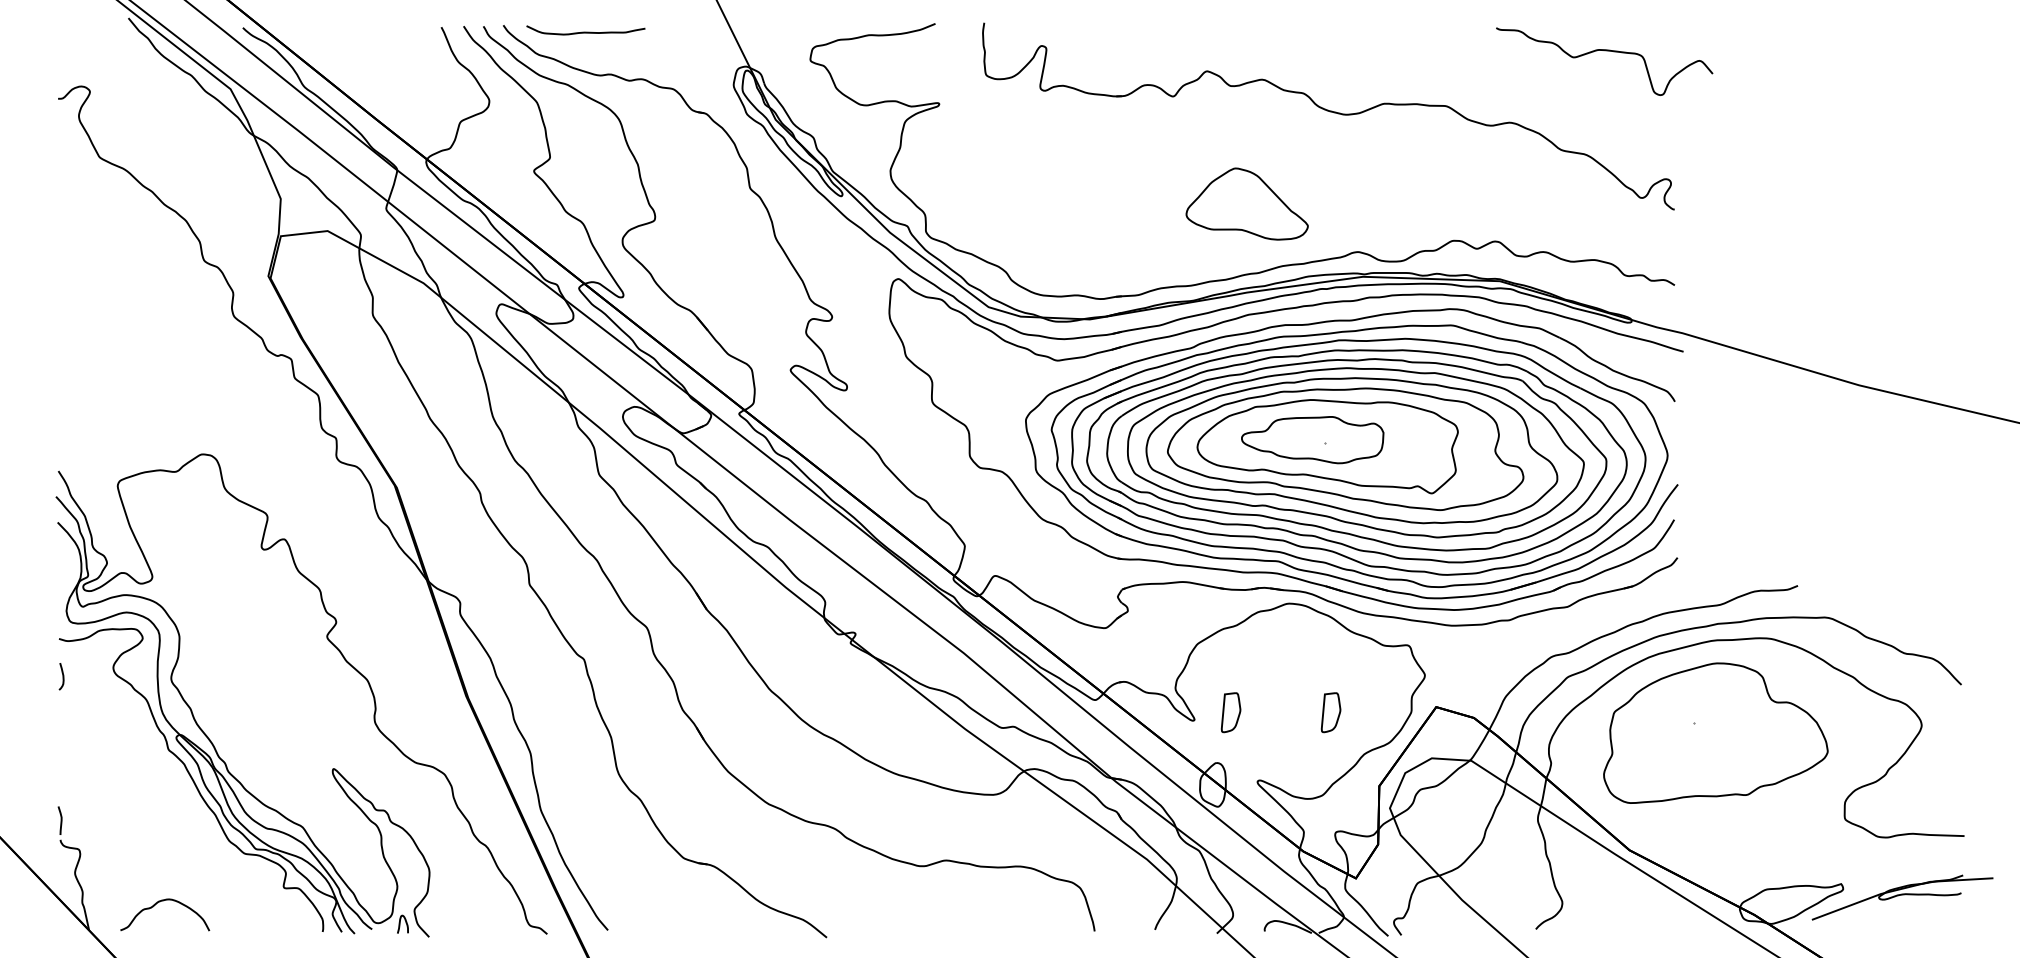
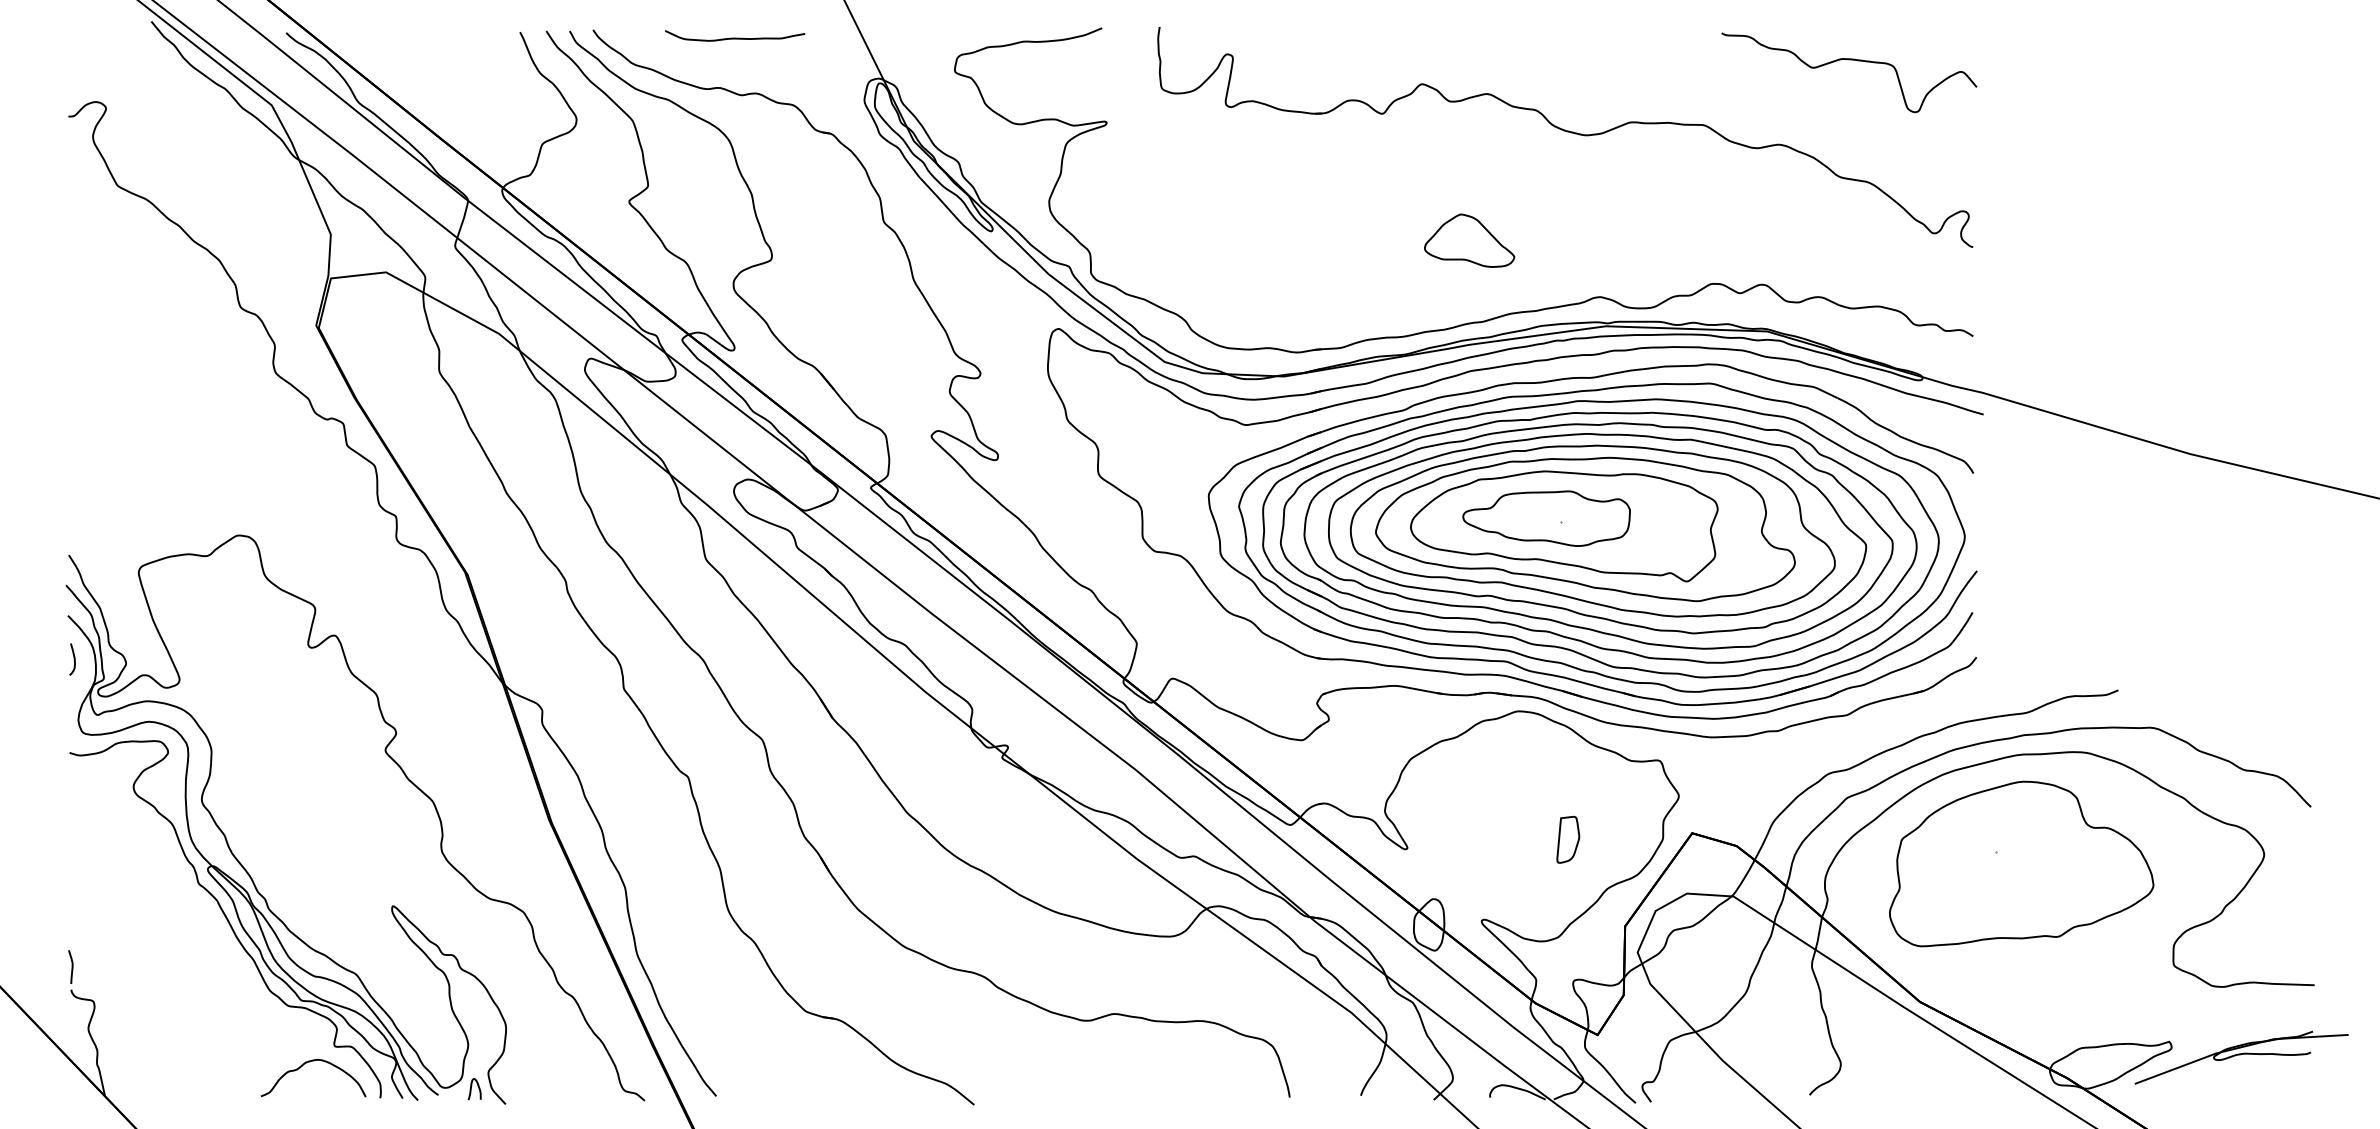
curve: (585, 31) -> (734, 37), moved
curve: (1604, 51) -> (1849, 60), moved
part: (1247, 204) -> (1469, 241), size x0.62
curve: (62, 676) -> (73, 659), moved
part: (1230, 712) -> (1449, 839), removed
curve: (160, 902) -> (308, 1063), moved

